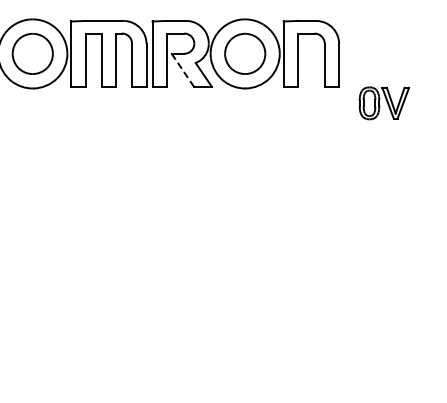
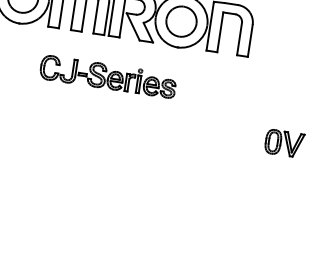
line: (182, 70) -> (132, 26), dashed -> solid
part: (384, 103) -> (284, 143), moved
part: (160, 140) -> (108, 76), added

